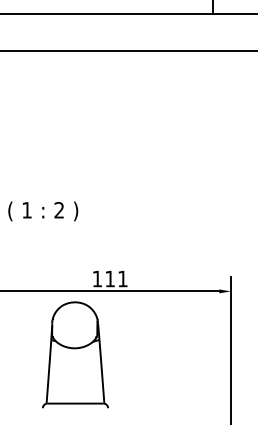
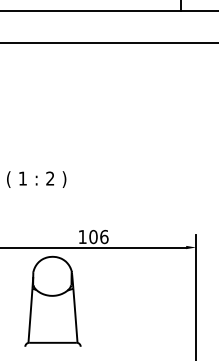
text: (116, 278) -> (98, 236), 111 -> 106
part: (75, 354) -> (53, 301), moved

